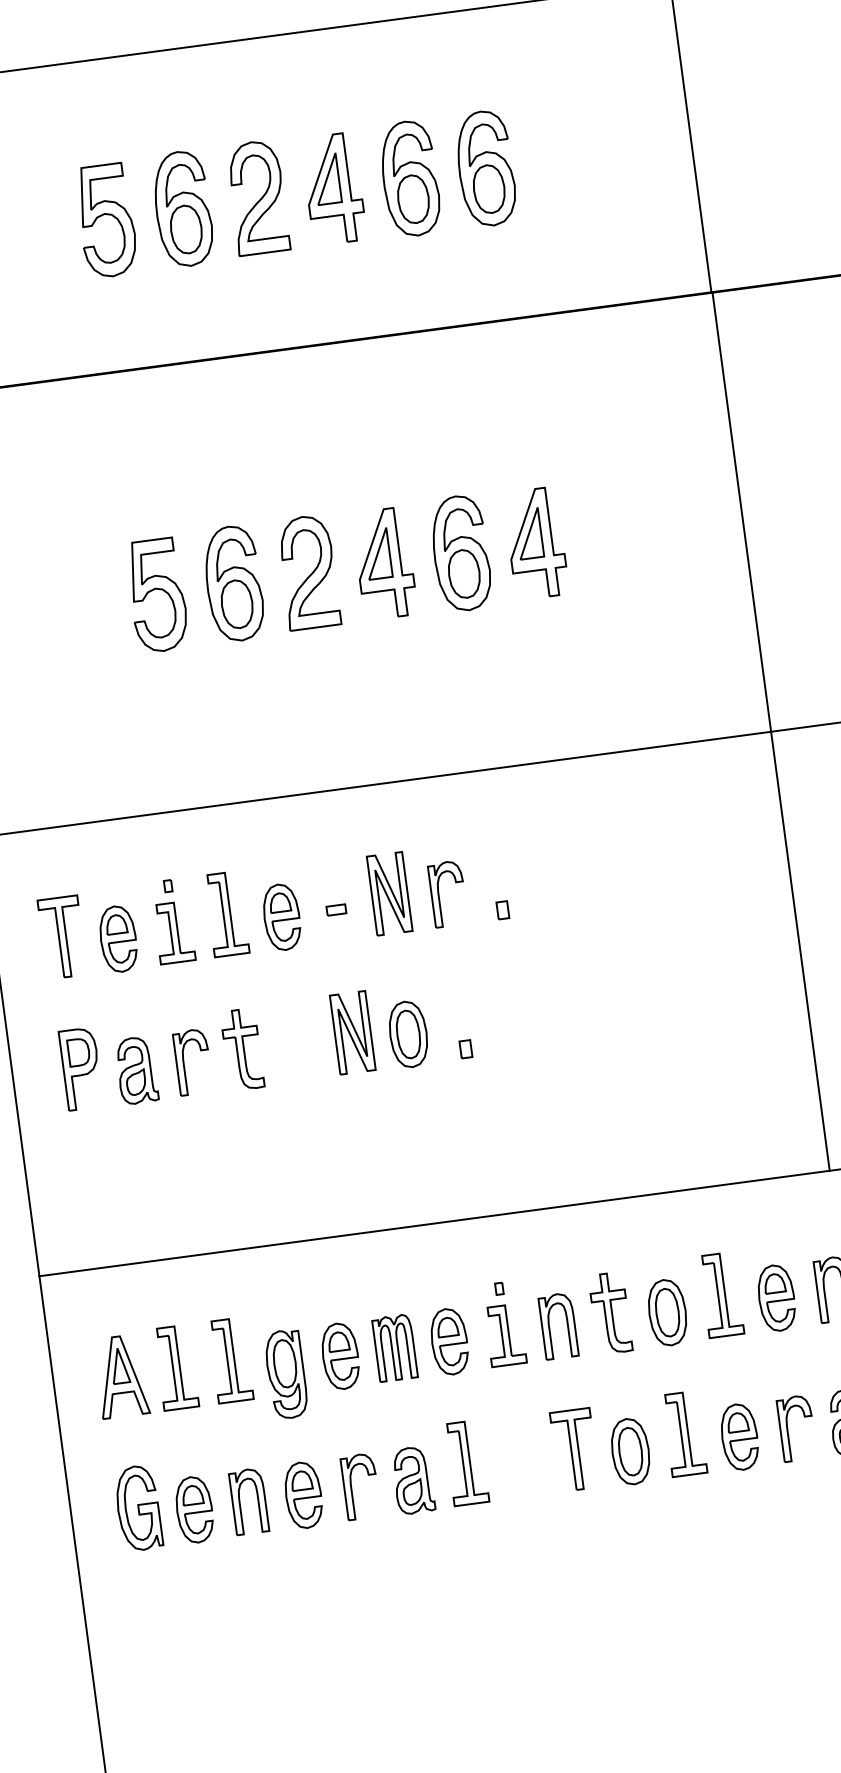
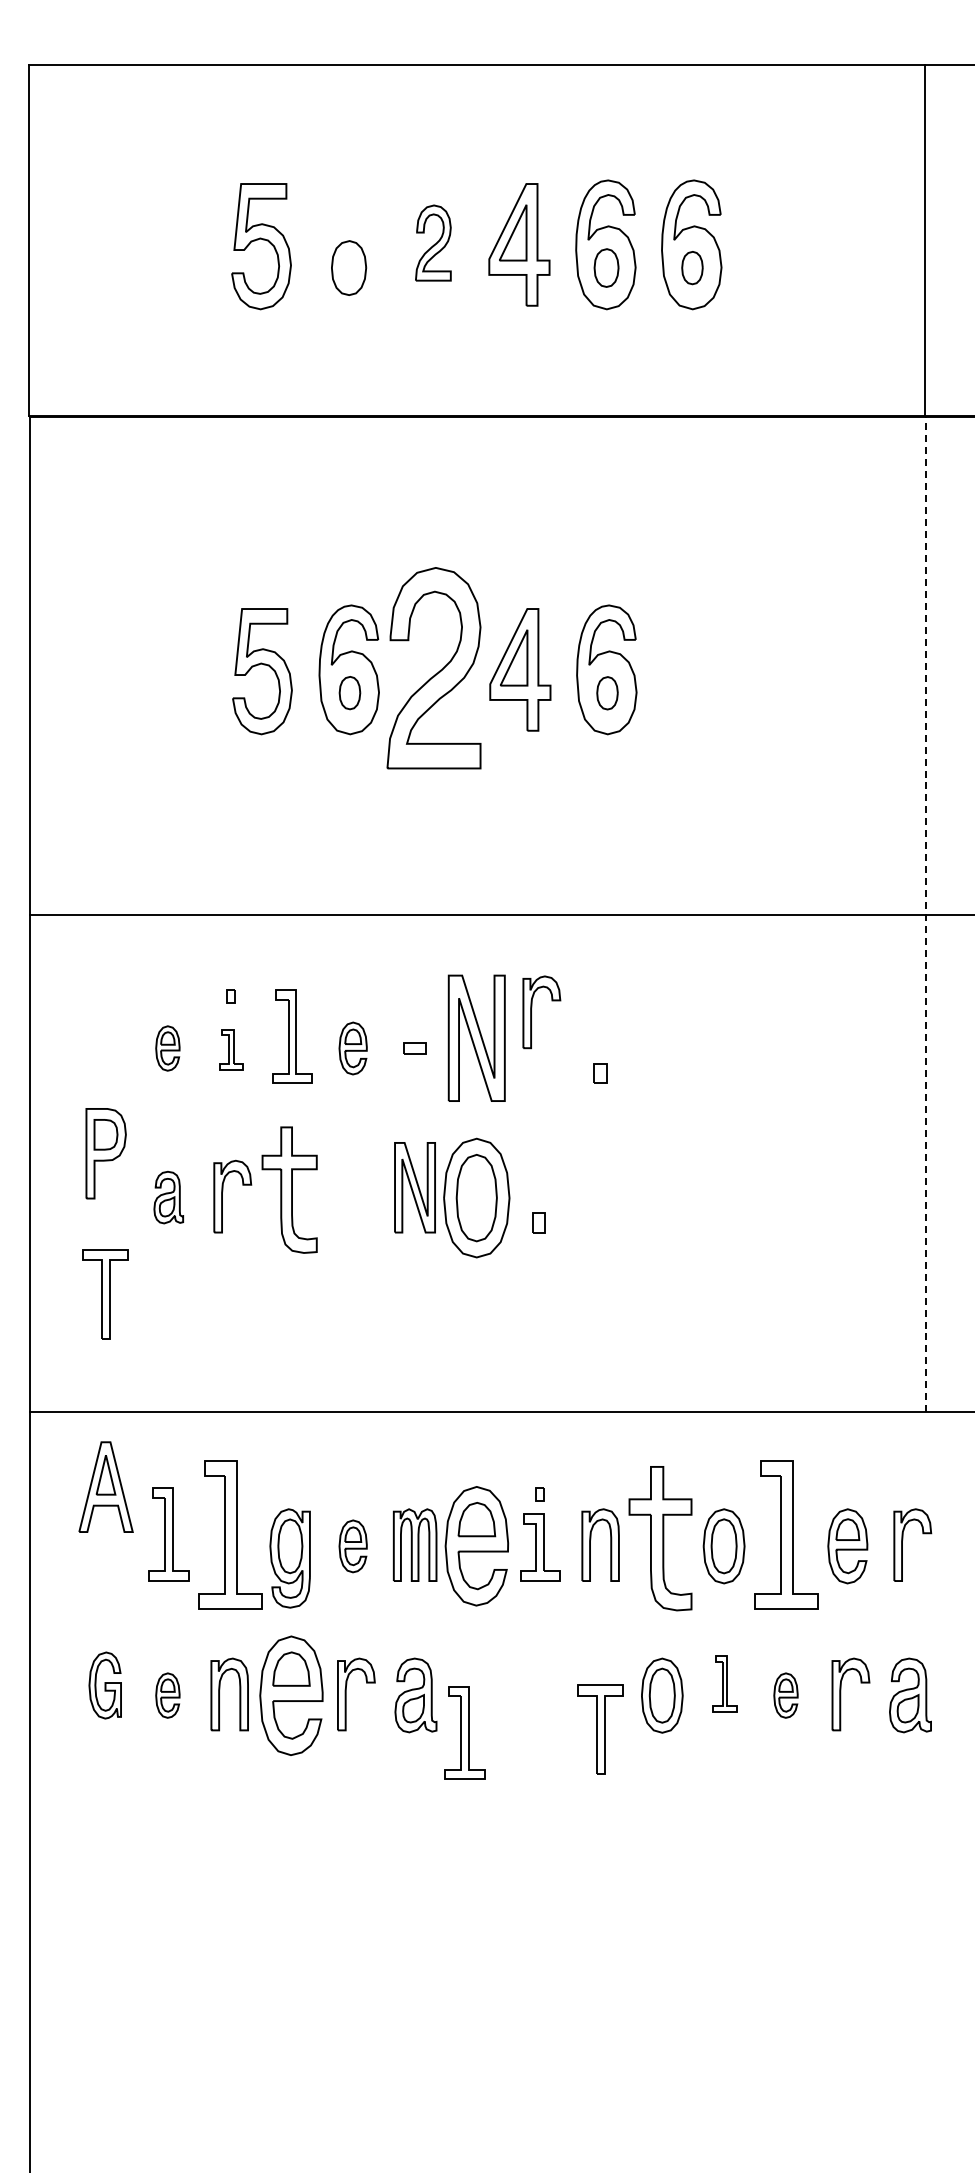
part: (489, 188) -> (692, 267), size x0.6
part: (257, 197) -> (433, 242), size x0.6
part: (413, 198) -> (606, 267), size x0.7
part: (182, 208) -> (347, 244), removed
part: (536, 543) -> (692, 669), removed
part: (308, 571) -> (434, 667), size x1.6
part: (464, 574) -> (607, 693), size x0.6
part: (236, 603) -> (349, 692), size x0.6
line: (770, 731) -> (925, 914), solid -> dashed
part: (389, 893) -> (476, 1038), size x1.4
part: (438, 895) -> (531, 1012), moved
part: (281, 917) -> (352, 1048), size x0.7
part: (174, 932) -> (231, 1049), size x0.6
part: (62, 937) -> (105, 1294), moved
part: (118, 939) -> (167, 1048), size x0.6
part: (408, 1034) -> (476, 1197), size x1.6
part: (242, 1049) -> (289, 1189), size x1.4
part: (80, 1068) -> (105, 1153), moved
part: (136, 1070) -> (168, 1197), size x0.7
part: (721, 1294) -> (786, 1534), size x1.6
part: (610, 1313) -> (660, 1538), size x1.6
part: (449, 1341) -> (476, 1546), size x1.6
part: (339, 1356) -> (352, 1546), size x0.7
part: (230, 1360) -> (230, 1534), size x1.6
part: (120, 1375) -> (105, 1486), moved
part: (684, 1433) -> (724, 1683), size x0.6
part: (739, 1437) -> (785, 1695), size x0.6
part: (574, 1449) -> (600, 1729), moved
part: (466, 1462) -> (464, 1732), moved
part: (303, 1495) -> (291, 1695), size x1.6
part: (137, 1508) -> (104, 1685), size x0.7
part: (194, 1509) -> (167, 1695), size x0.6

